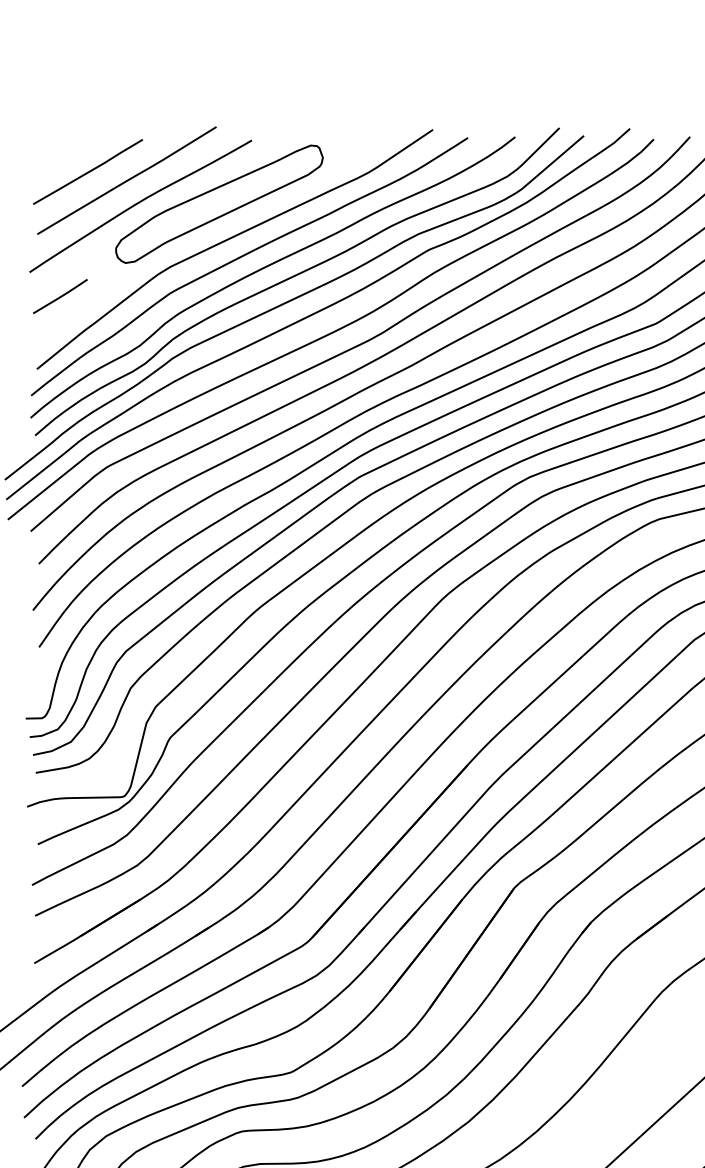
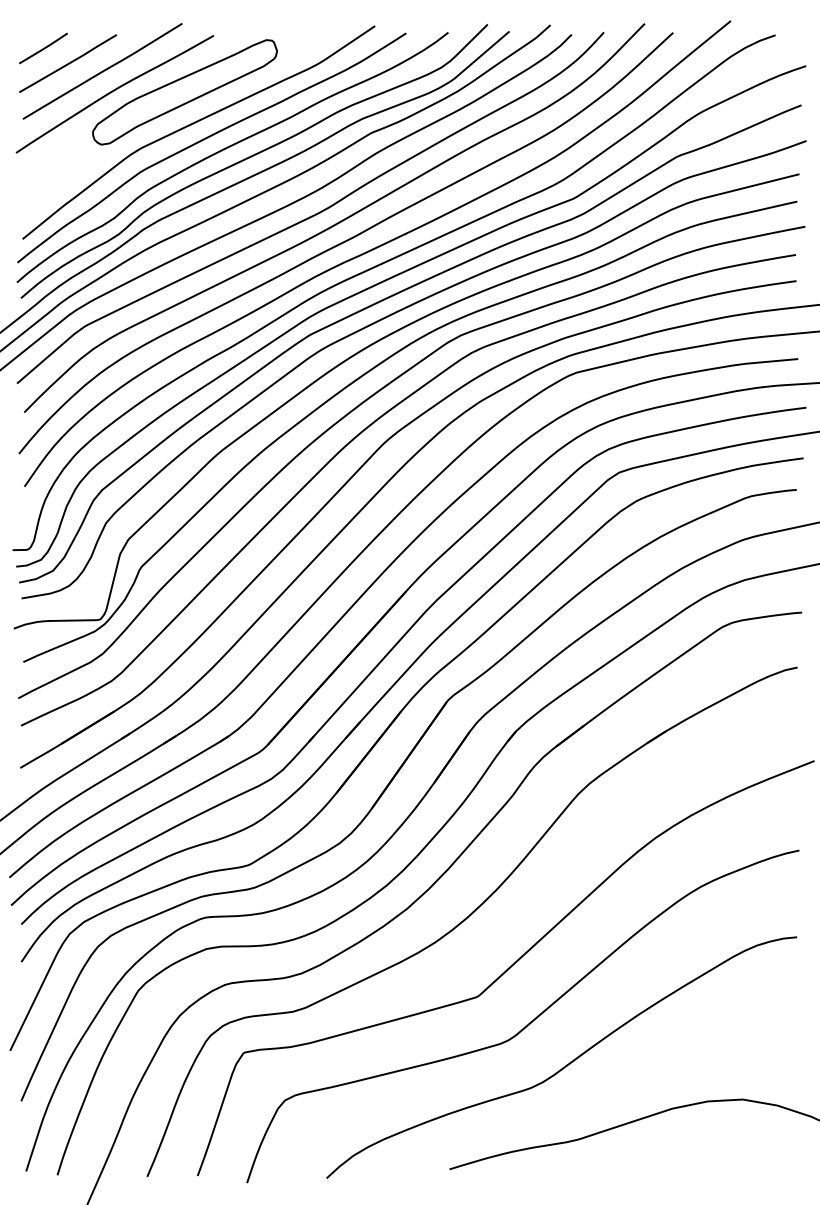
line: (60, 296) -> (43, 48), moved

